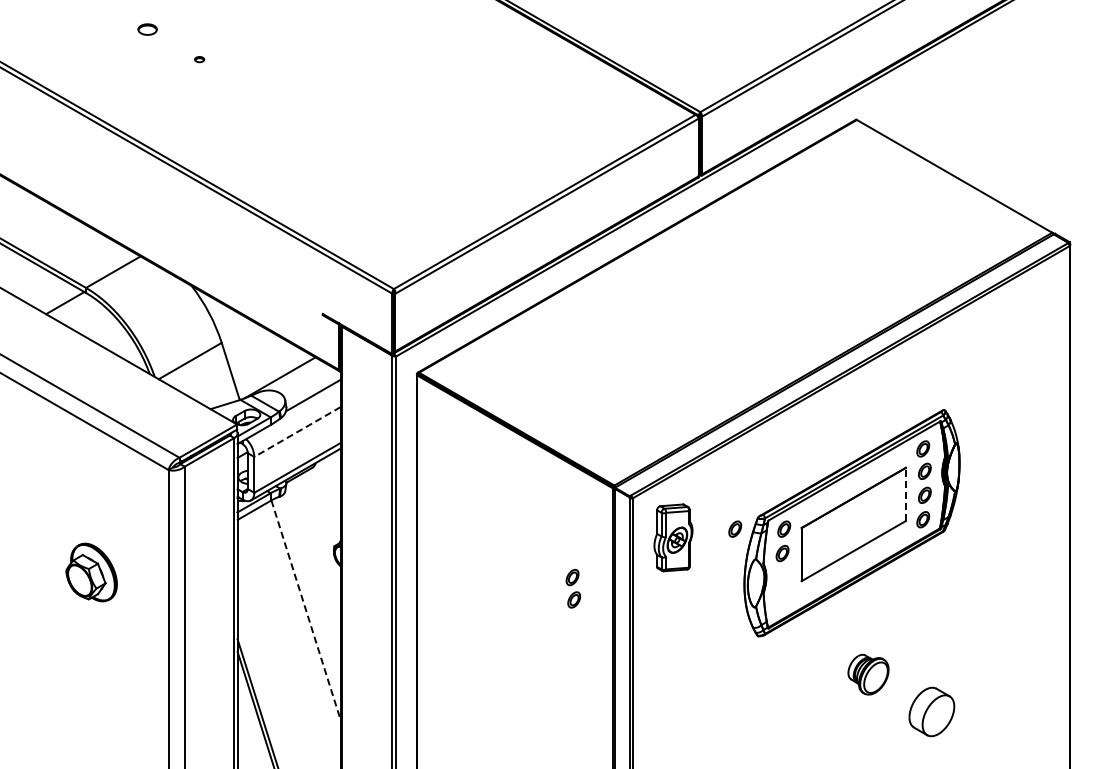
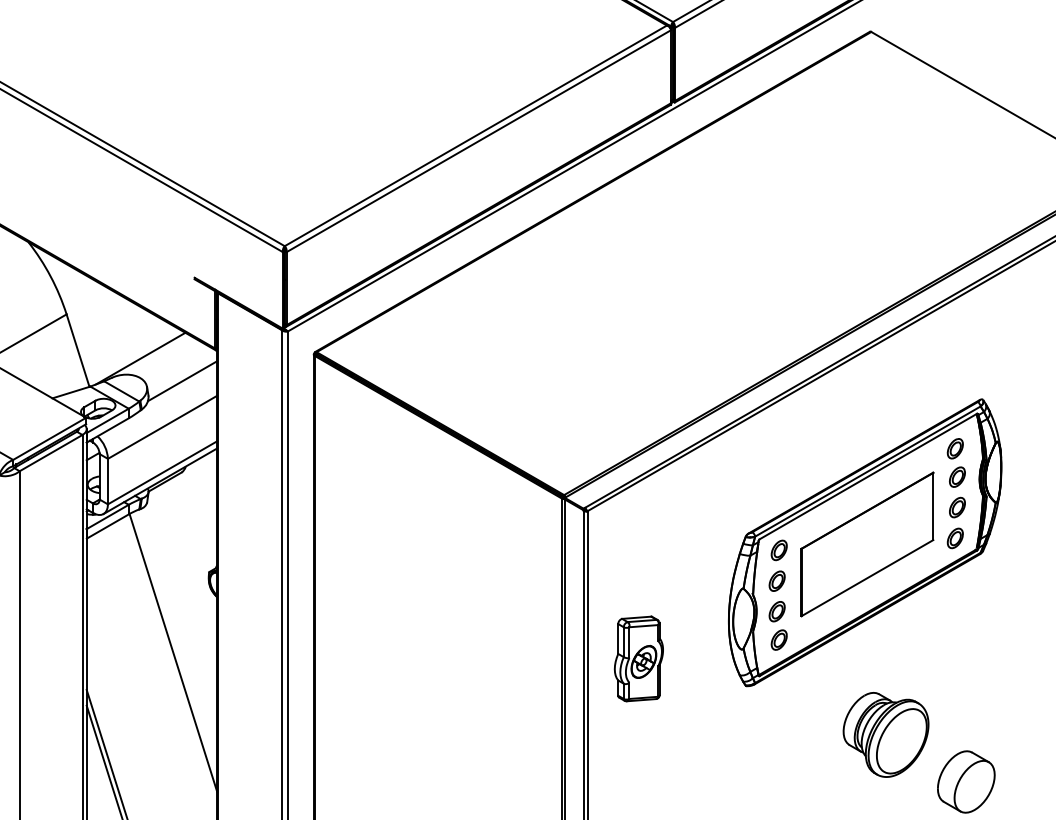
line: (297, 432) -> (162, 427), dashed -> solid
line: (905, 494) -> (932, 506), dashed -> solid
part: (735, 528) -> (717, 549), removed
part: (673, 537) -> (638, 658), moved
part: (573, 588) -> (778, 625), moved
line: (306, 610) -> (174, 653), dashed -> solid
part: (868, 674) -> (886, 734), size x1.67

